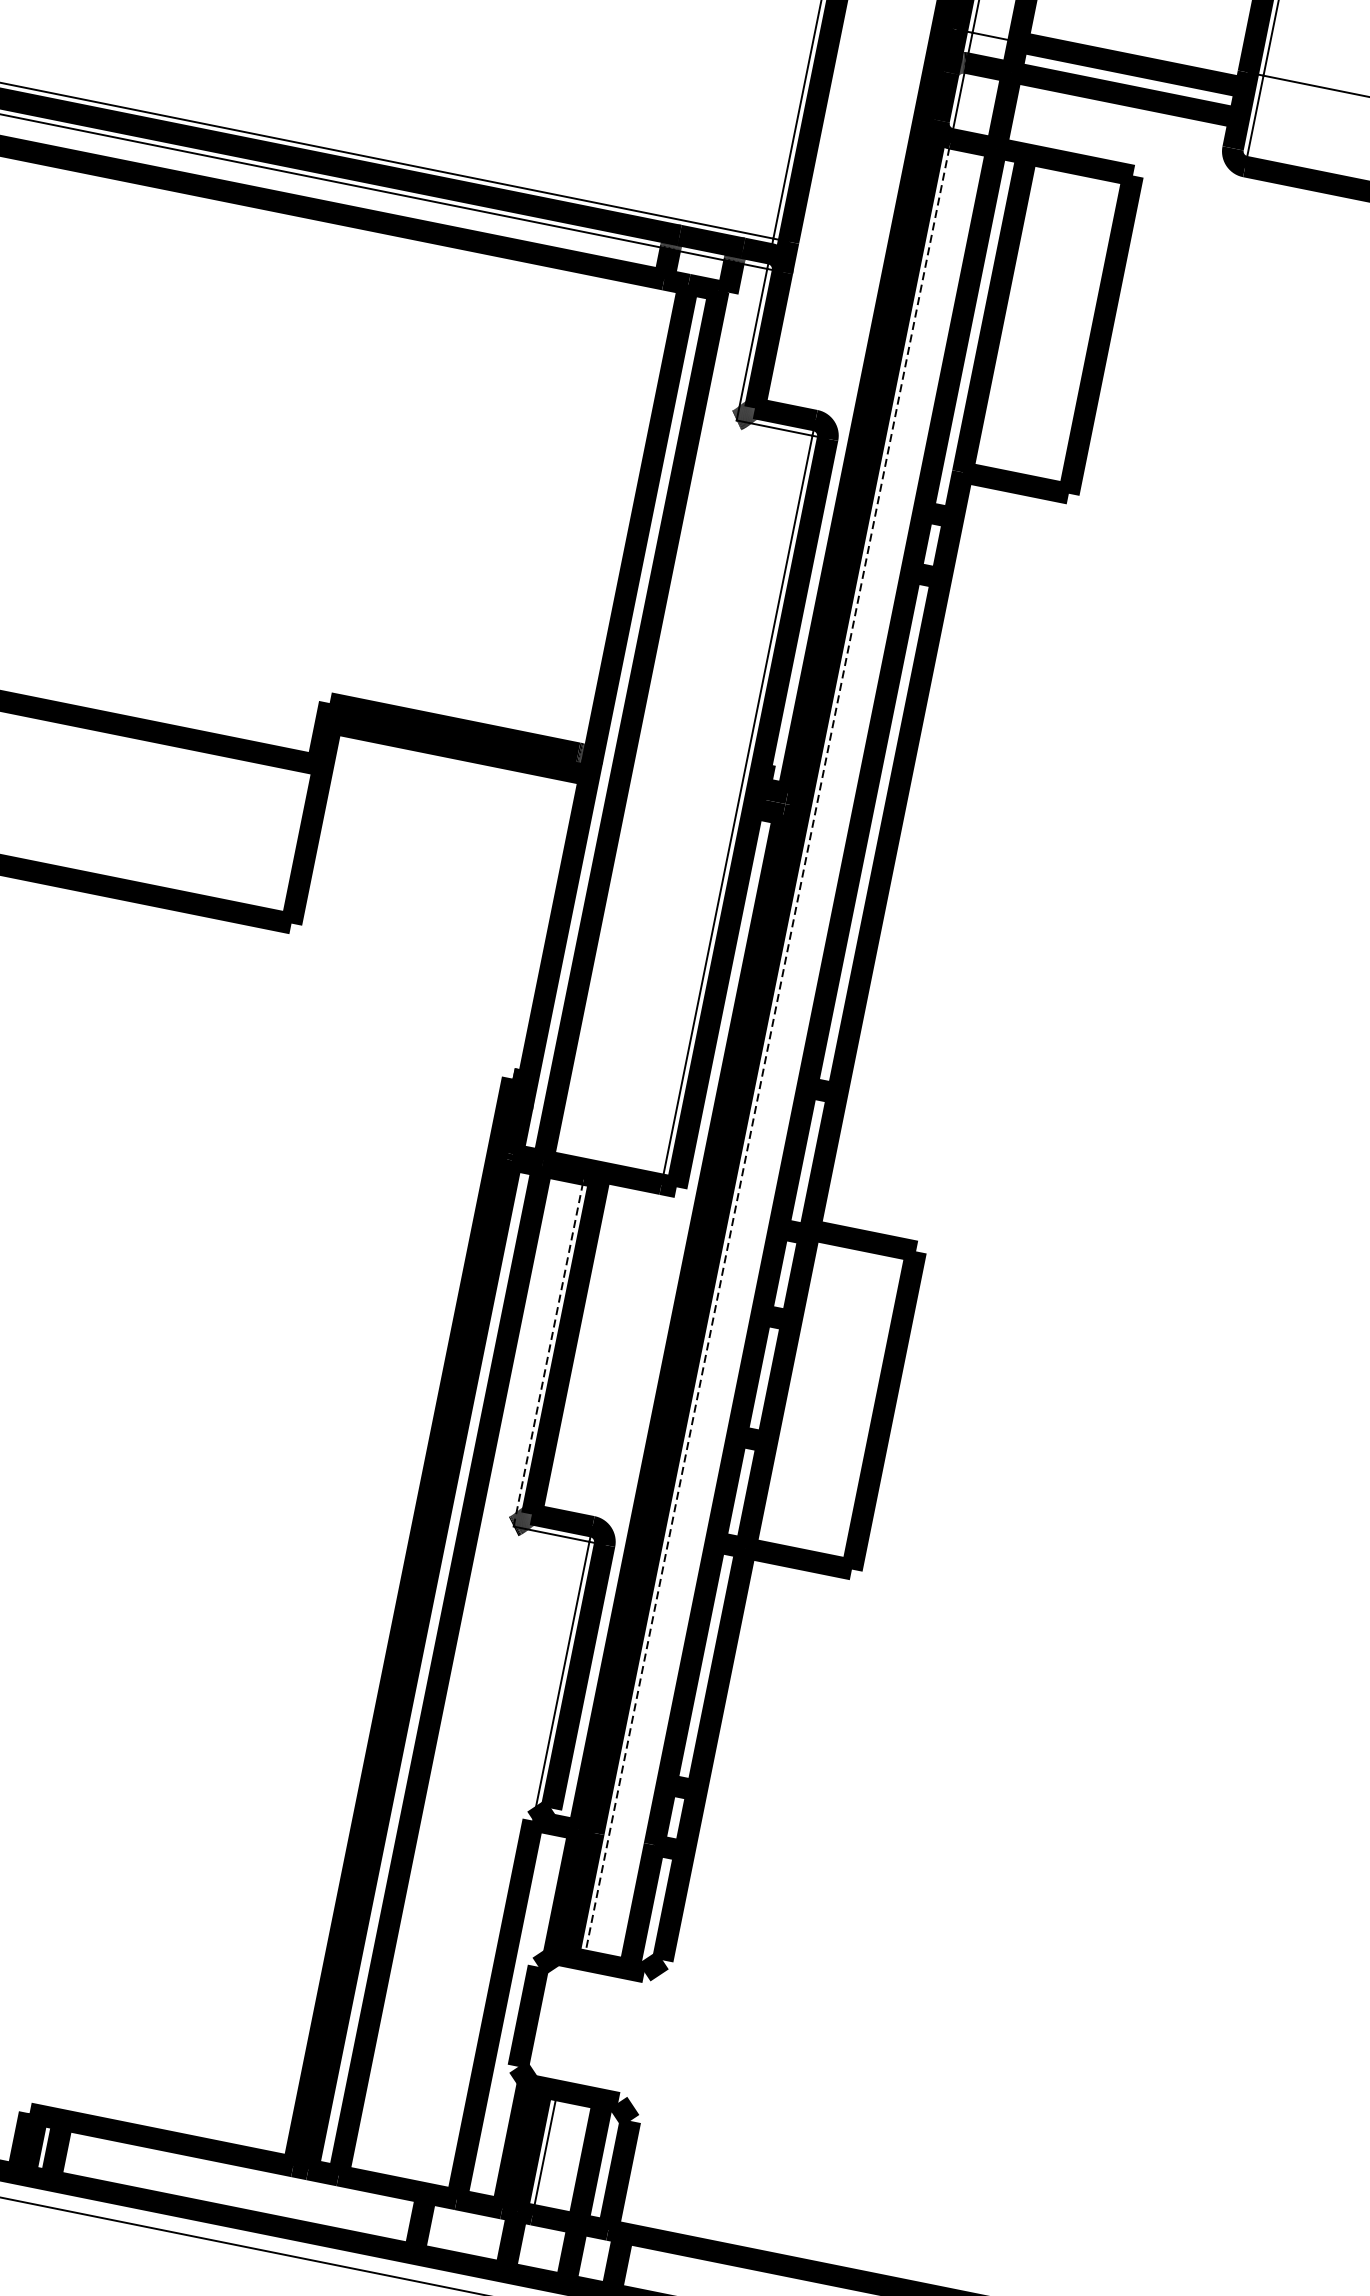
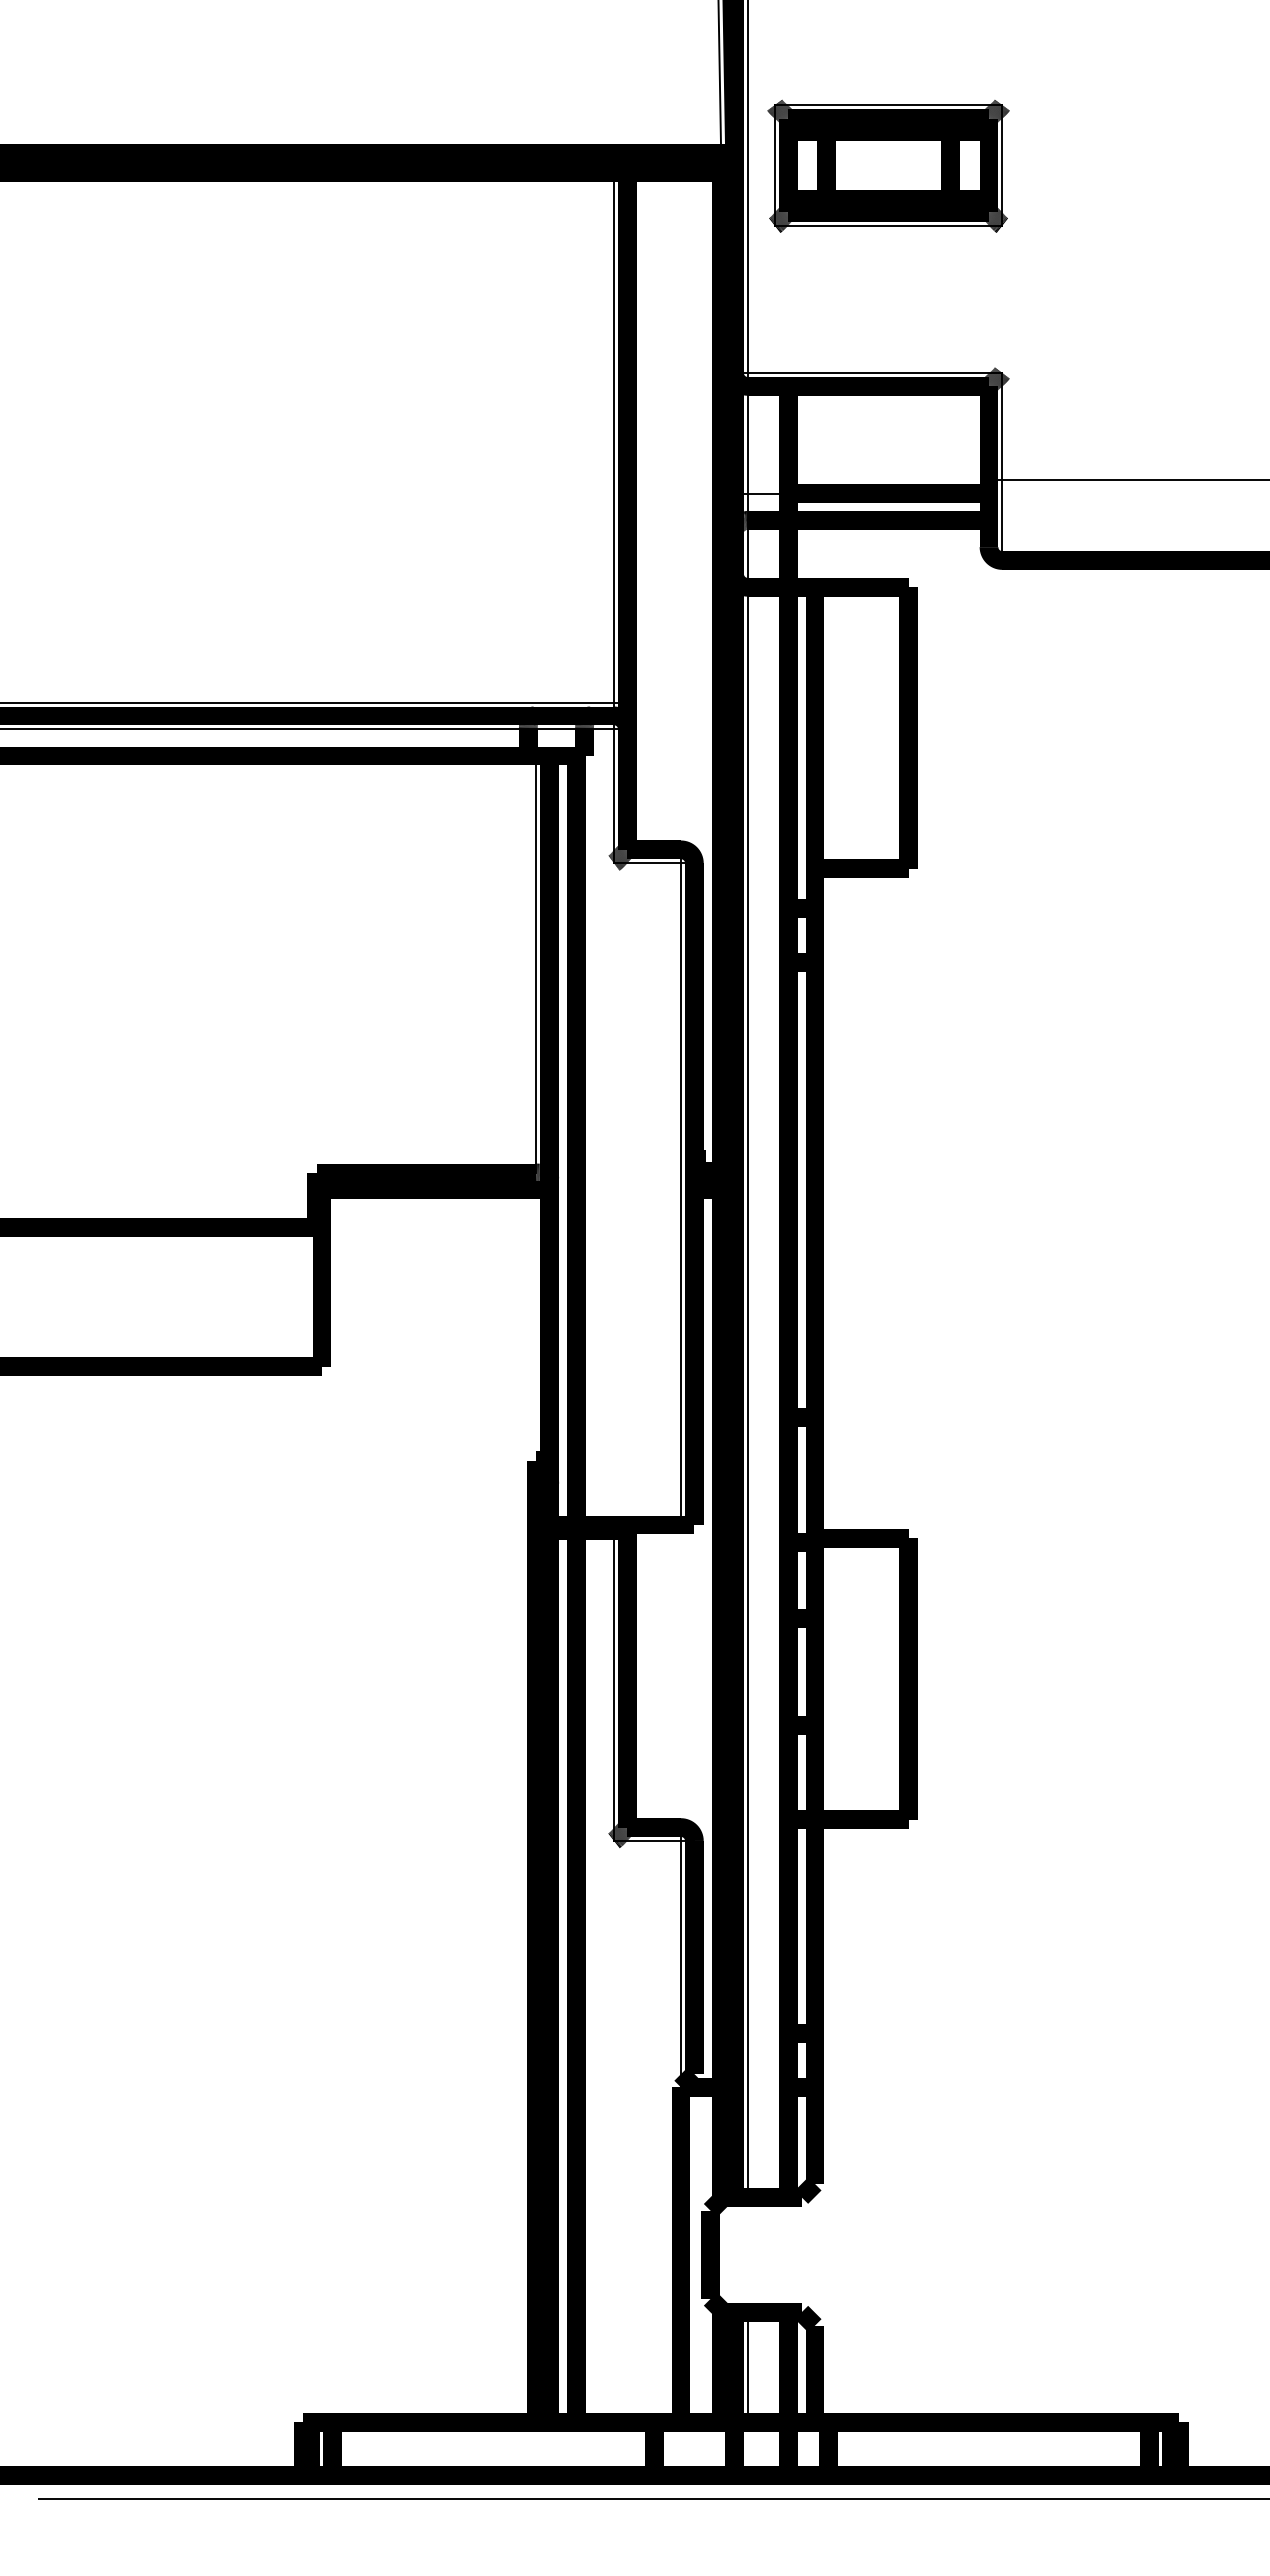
line: (625, 517) -> (536, 964), added
line: (767, 1049) -> (747, 1392), dashed -> solid
line: (549, 1350) -> (614, 1685), dashed -> solid

